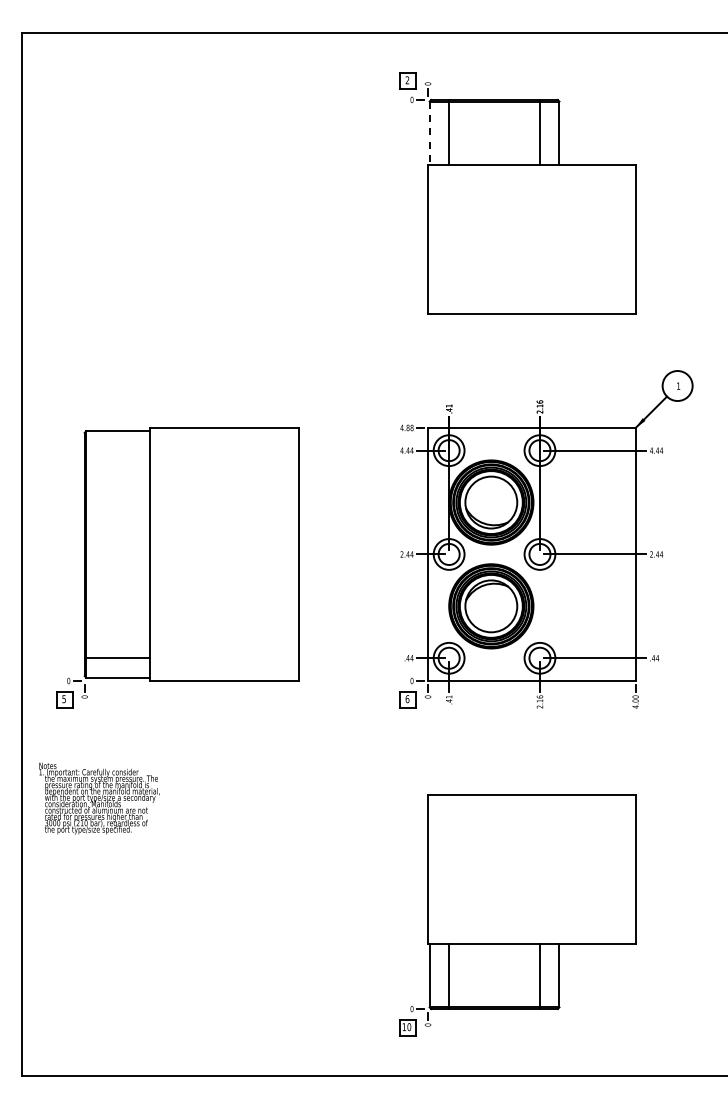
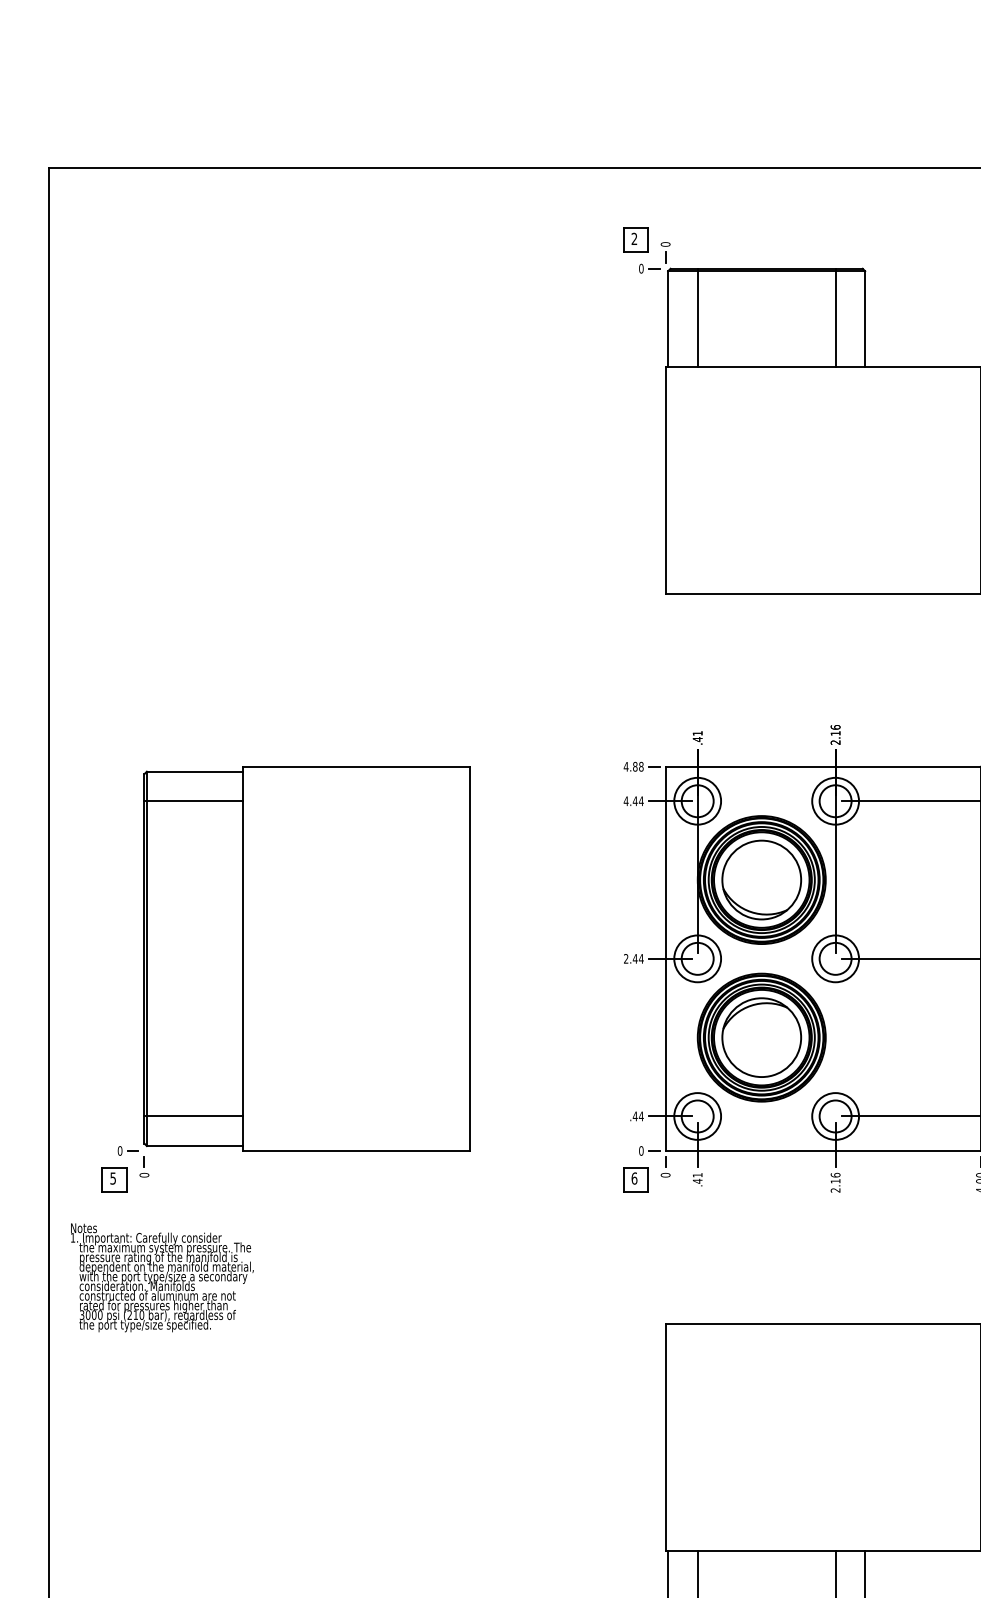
line: (429, 133) -> (667, 319), dashed -> solid
line: (116, 450) -> (192, 801), added
text: (99, 798) -> (162, 1277), moved

